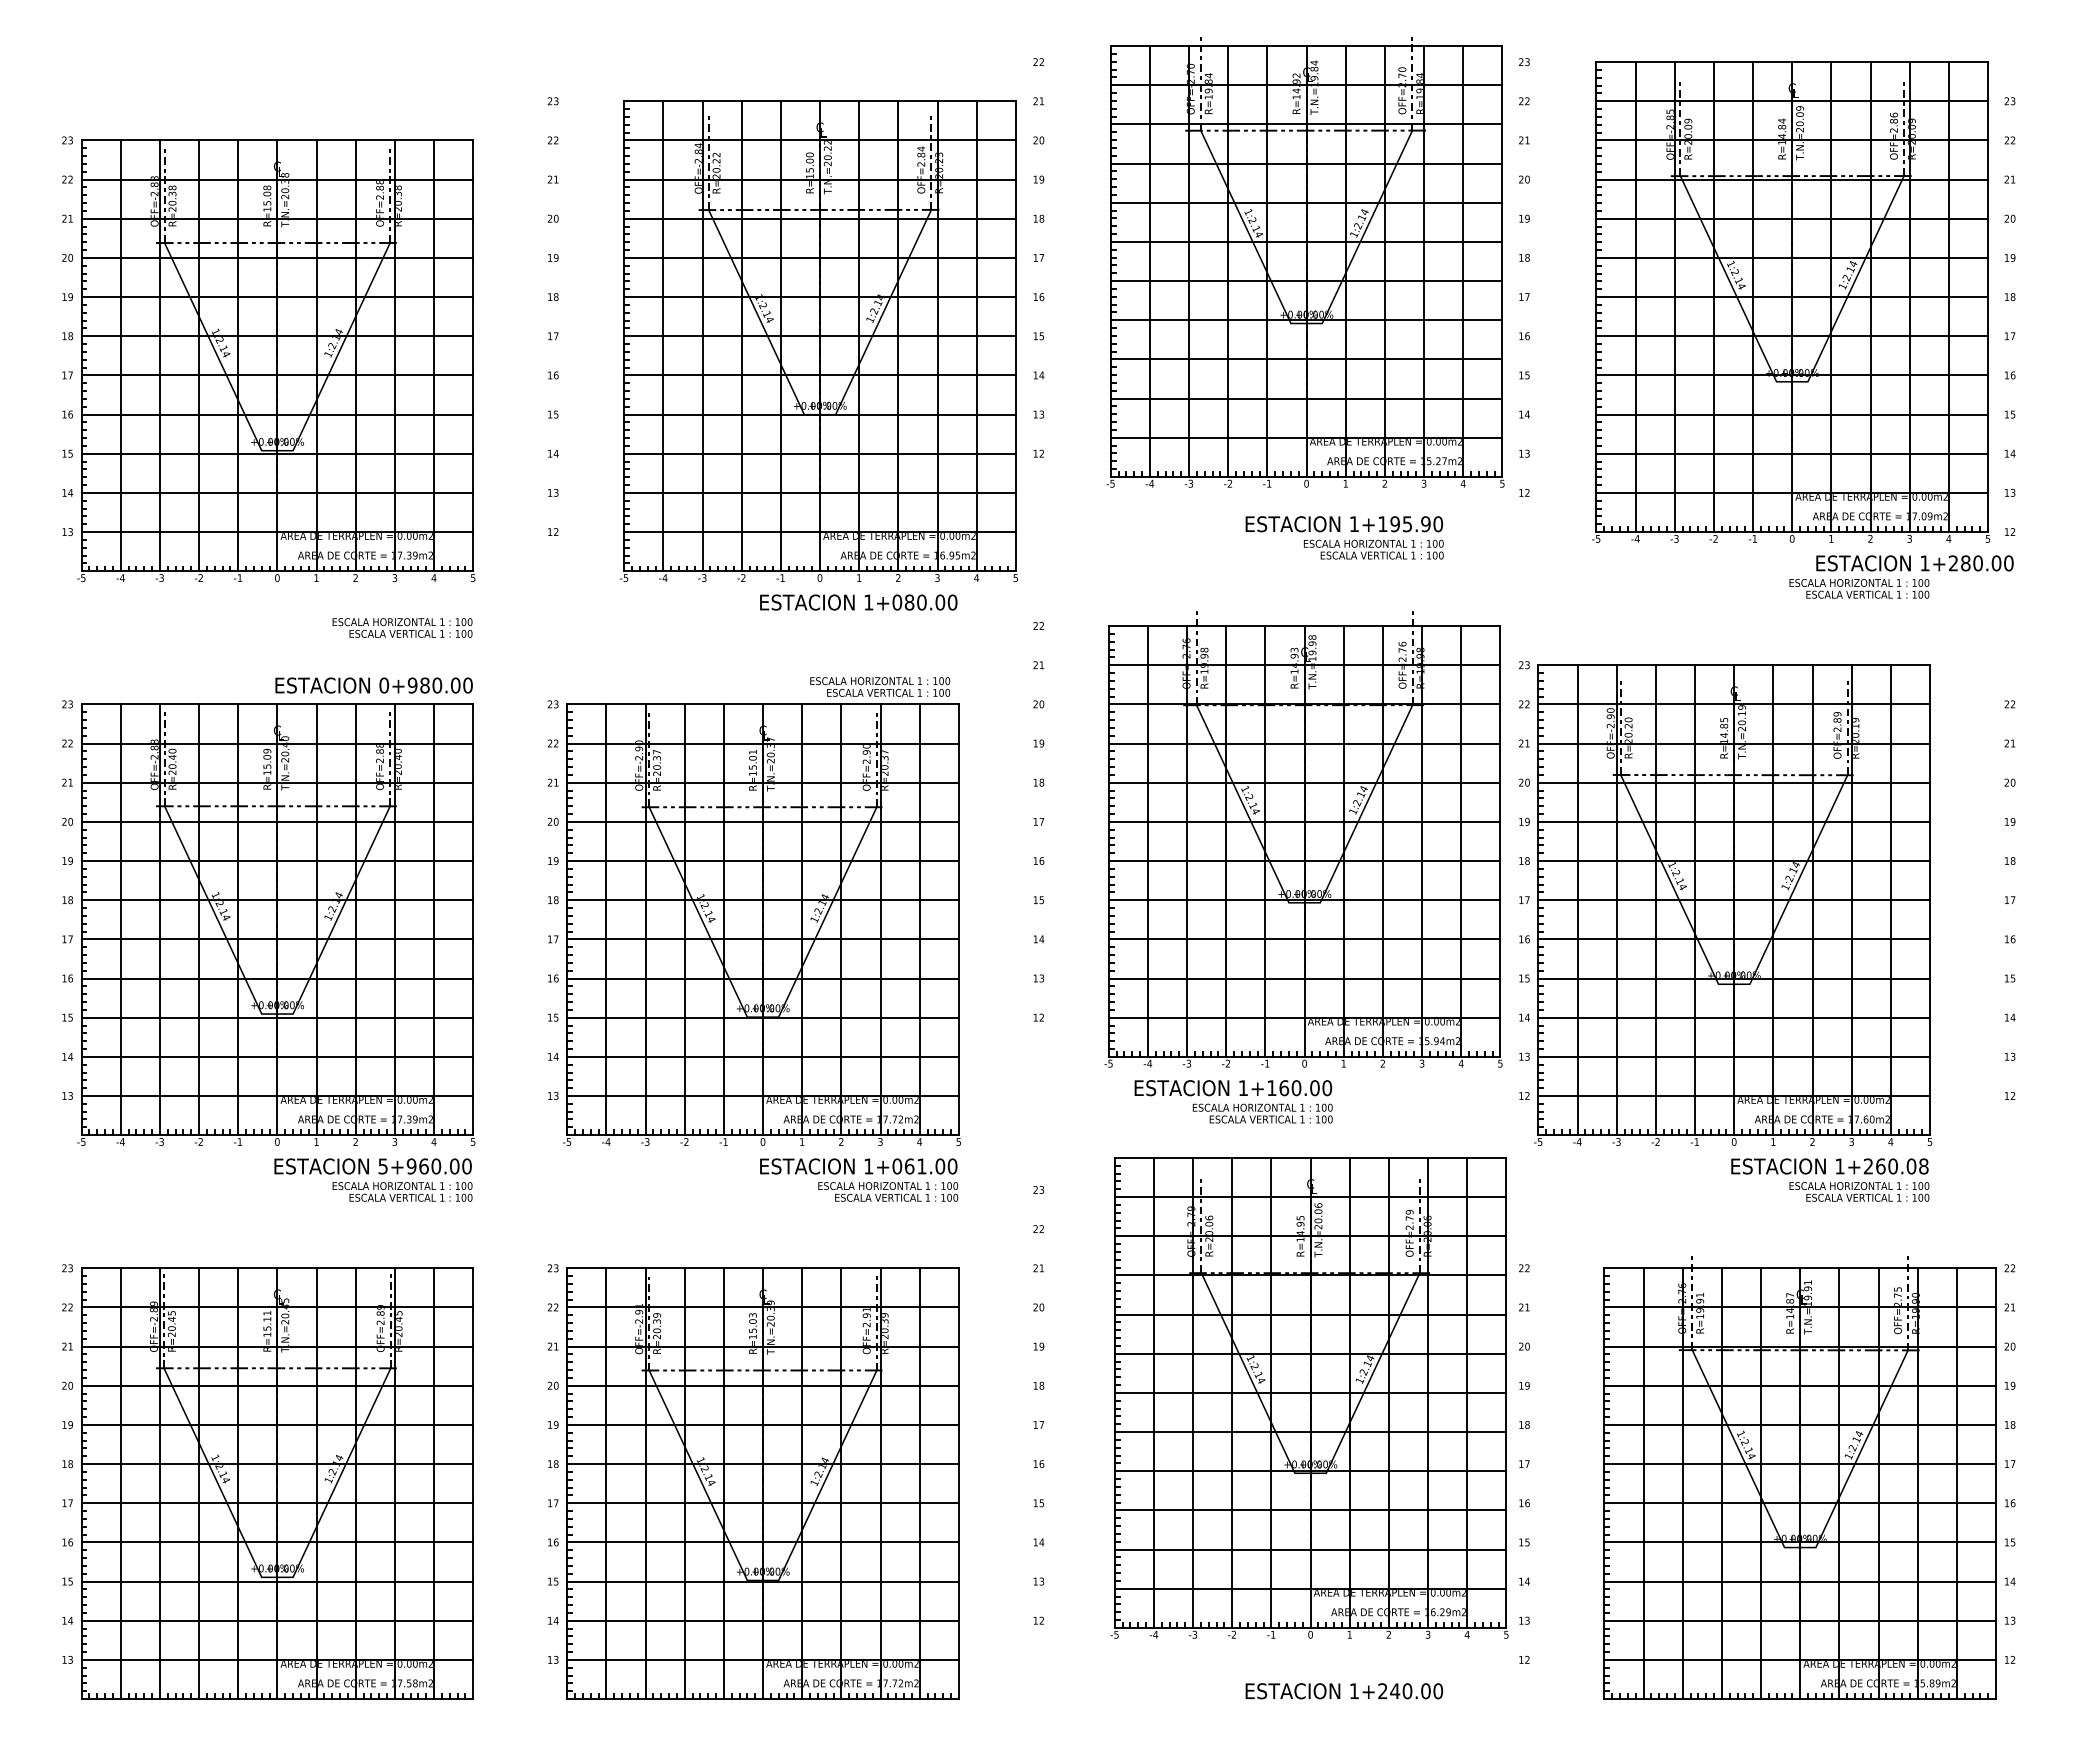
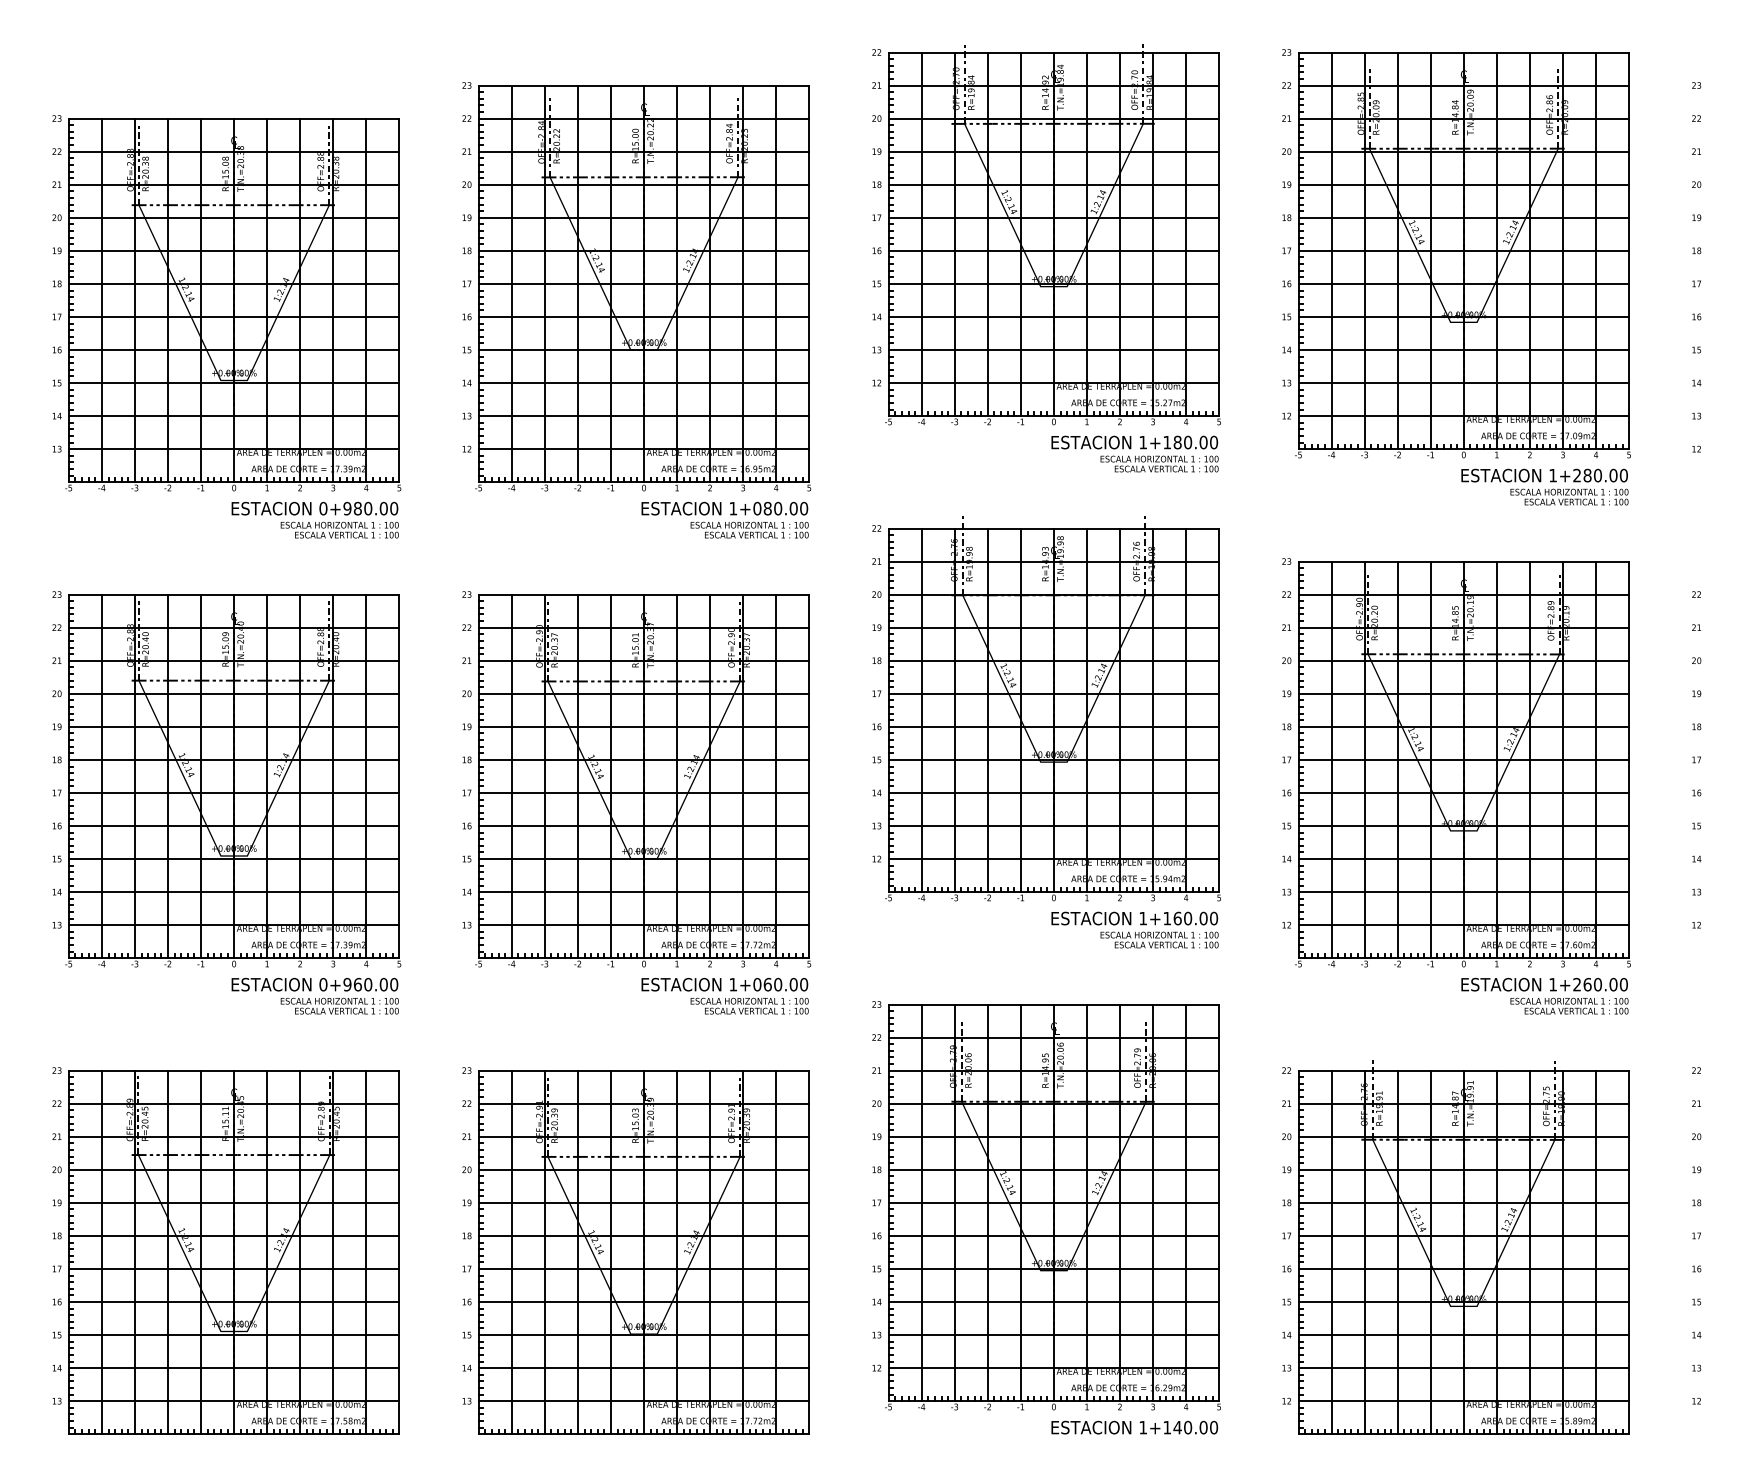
part: (1305, 262) -> (1052, 235), moved
part: (1791, 301) -> (1463, 254), moved
part: (818, 341) -> (642, 288), moved
text: (1410, 524) -> (1190, 442), 1+195.90 -> 1+180.00
text: (1914, 563) -> (1544, 475), moved
text: (373, 685) -> (314, 508), moved
text: (880, 686) -> (749, 529), moved
part: (1303, 839) -> (1052, 708), moved
text: (1233, 1101) -> (1134, 929), moved
text: (383, 1166) -> (323, 984), 5+960.00 -> 0+960.00
text: (921, 1166) -> (777, 984), 1+061.00 -> 1+060.00
text: (1923, 1166) -> (1623, 984), 1+260.08 -> 1+260.00
part: (1309, 1397) -> (1052, 1206), moved
part: (1799, 1477) -> (1463, 1247), moved
text: (1382, 1690) -> (1166, 1427), 1+240.00 -> 1+140.00

